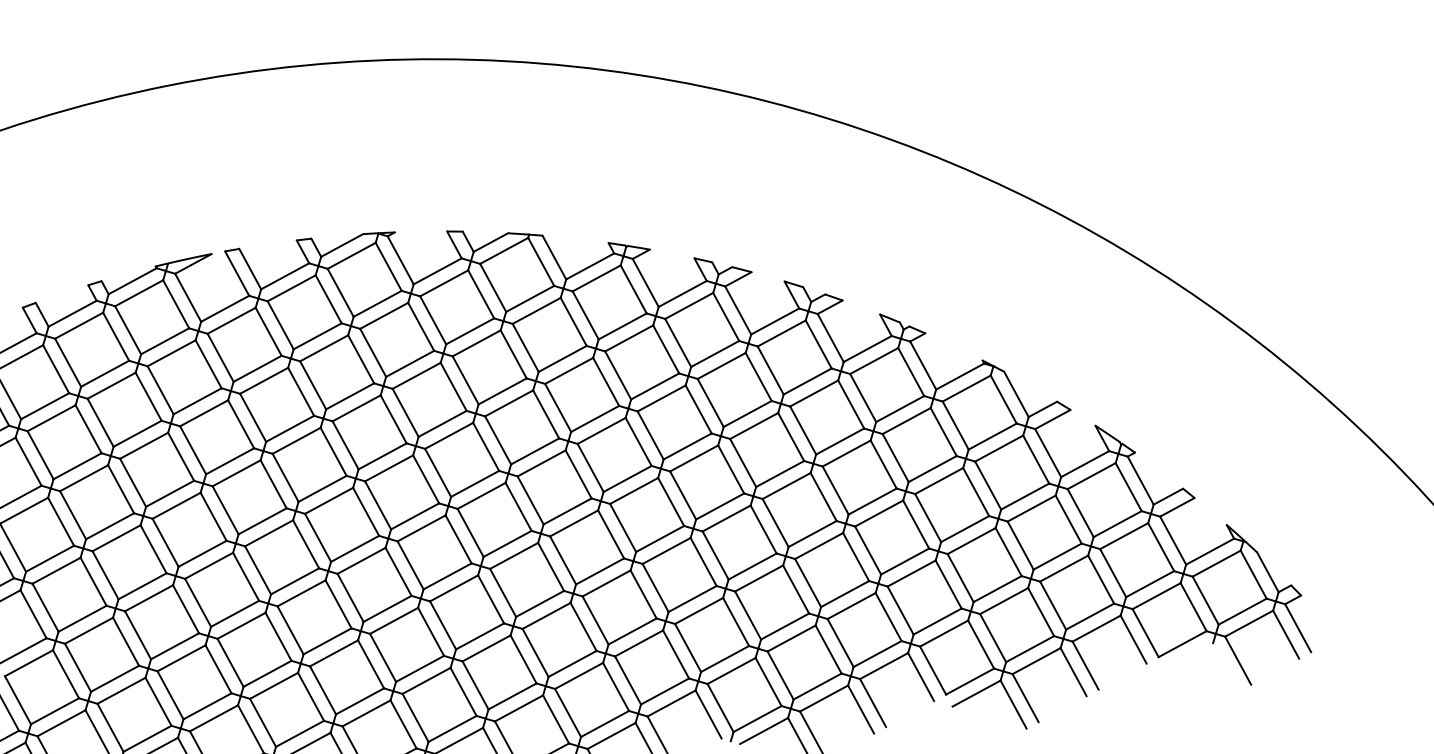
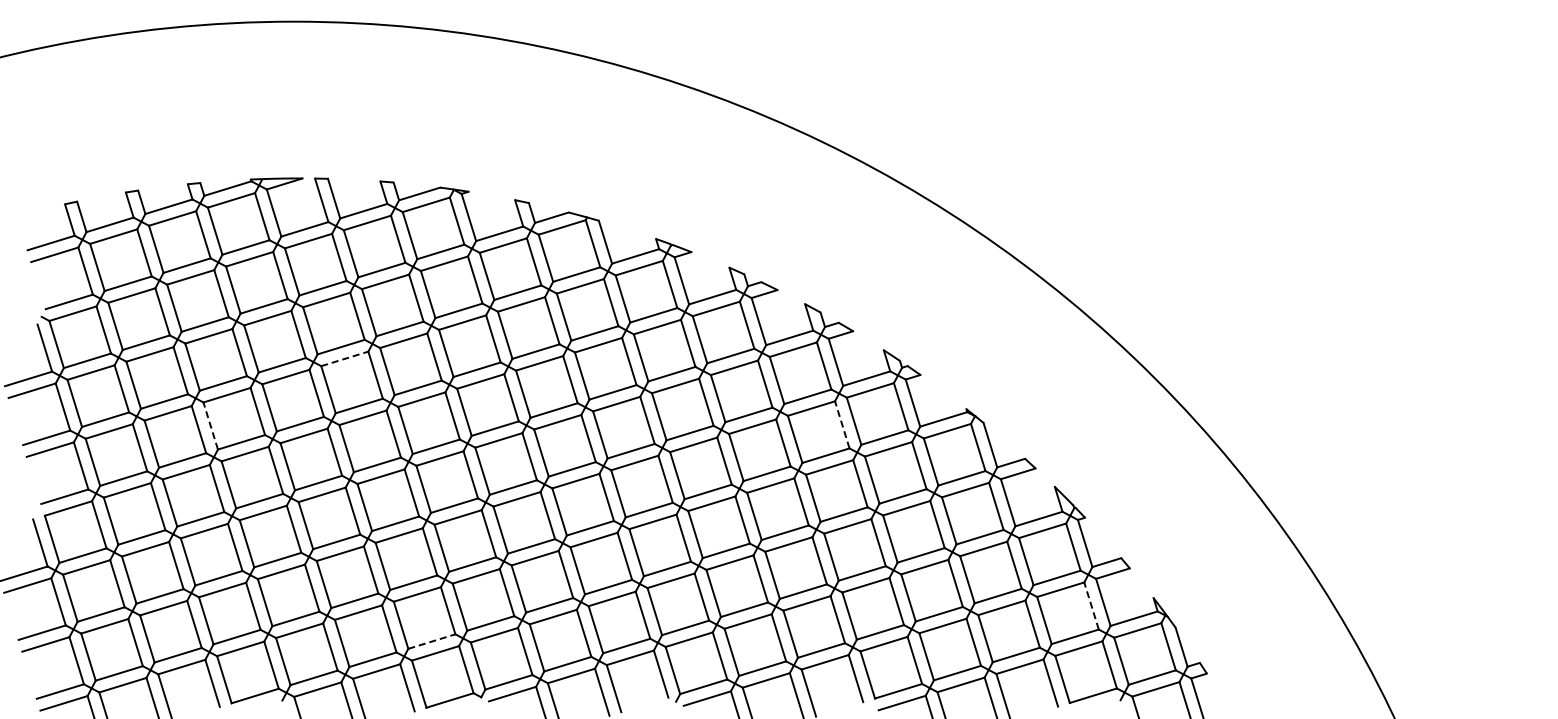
line: (851, 404) -> (842, 424), solid -> dashed
line: (296, 440) -> (344, 358), solid -> dashed
line: (165, 543) -> (210, 426), solid -> dashed
line: (1161, 547) -> (1091, 606), solid -> dashed
line: (452, 728) -> (431, 641), solid -> dashed

